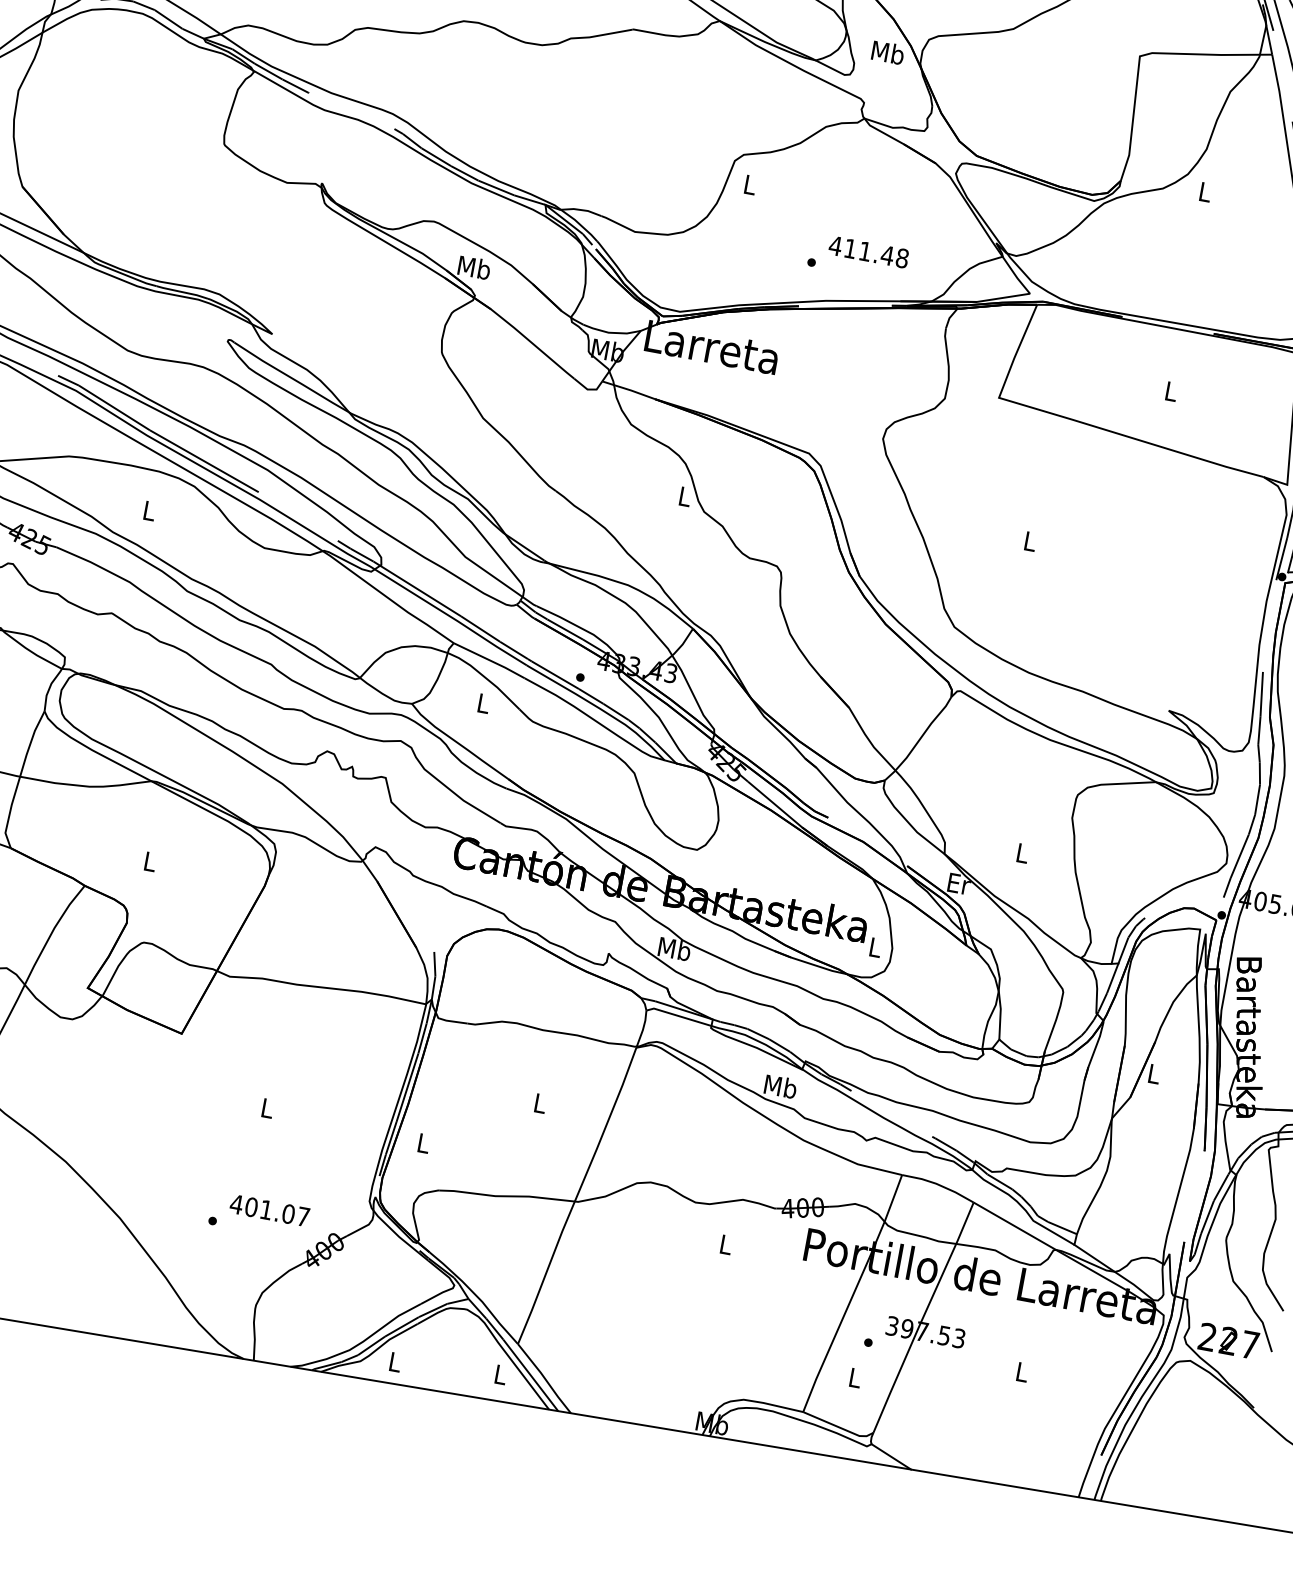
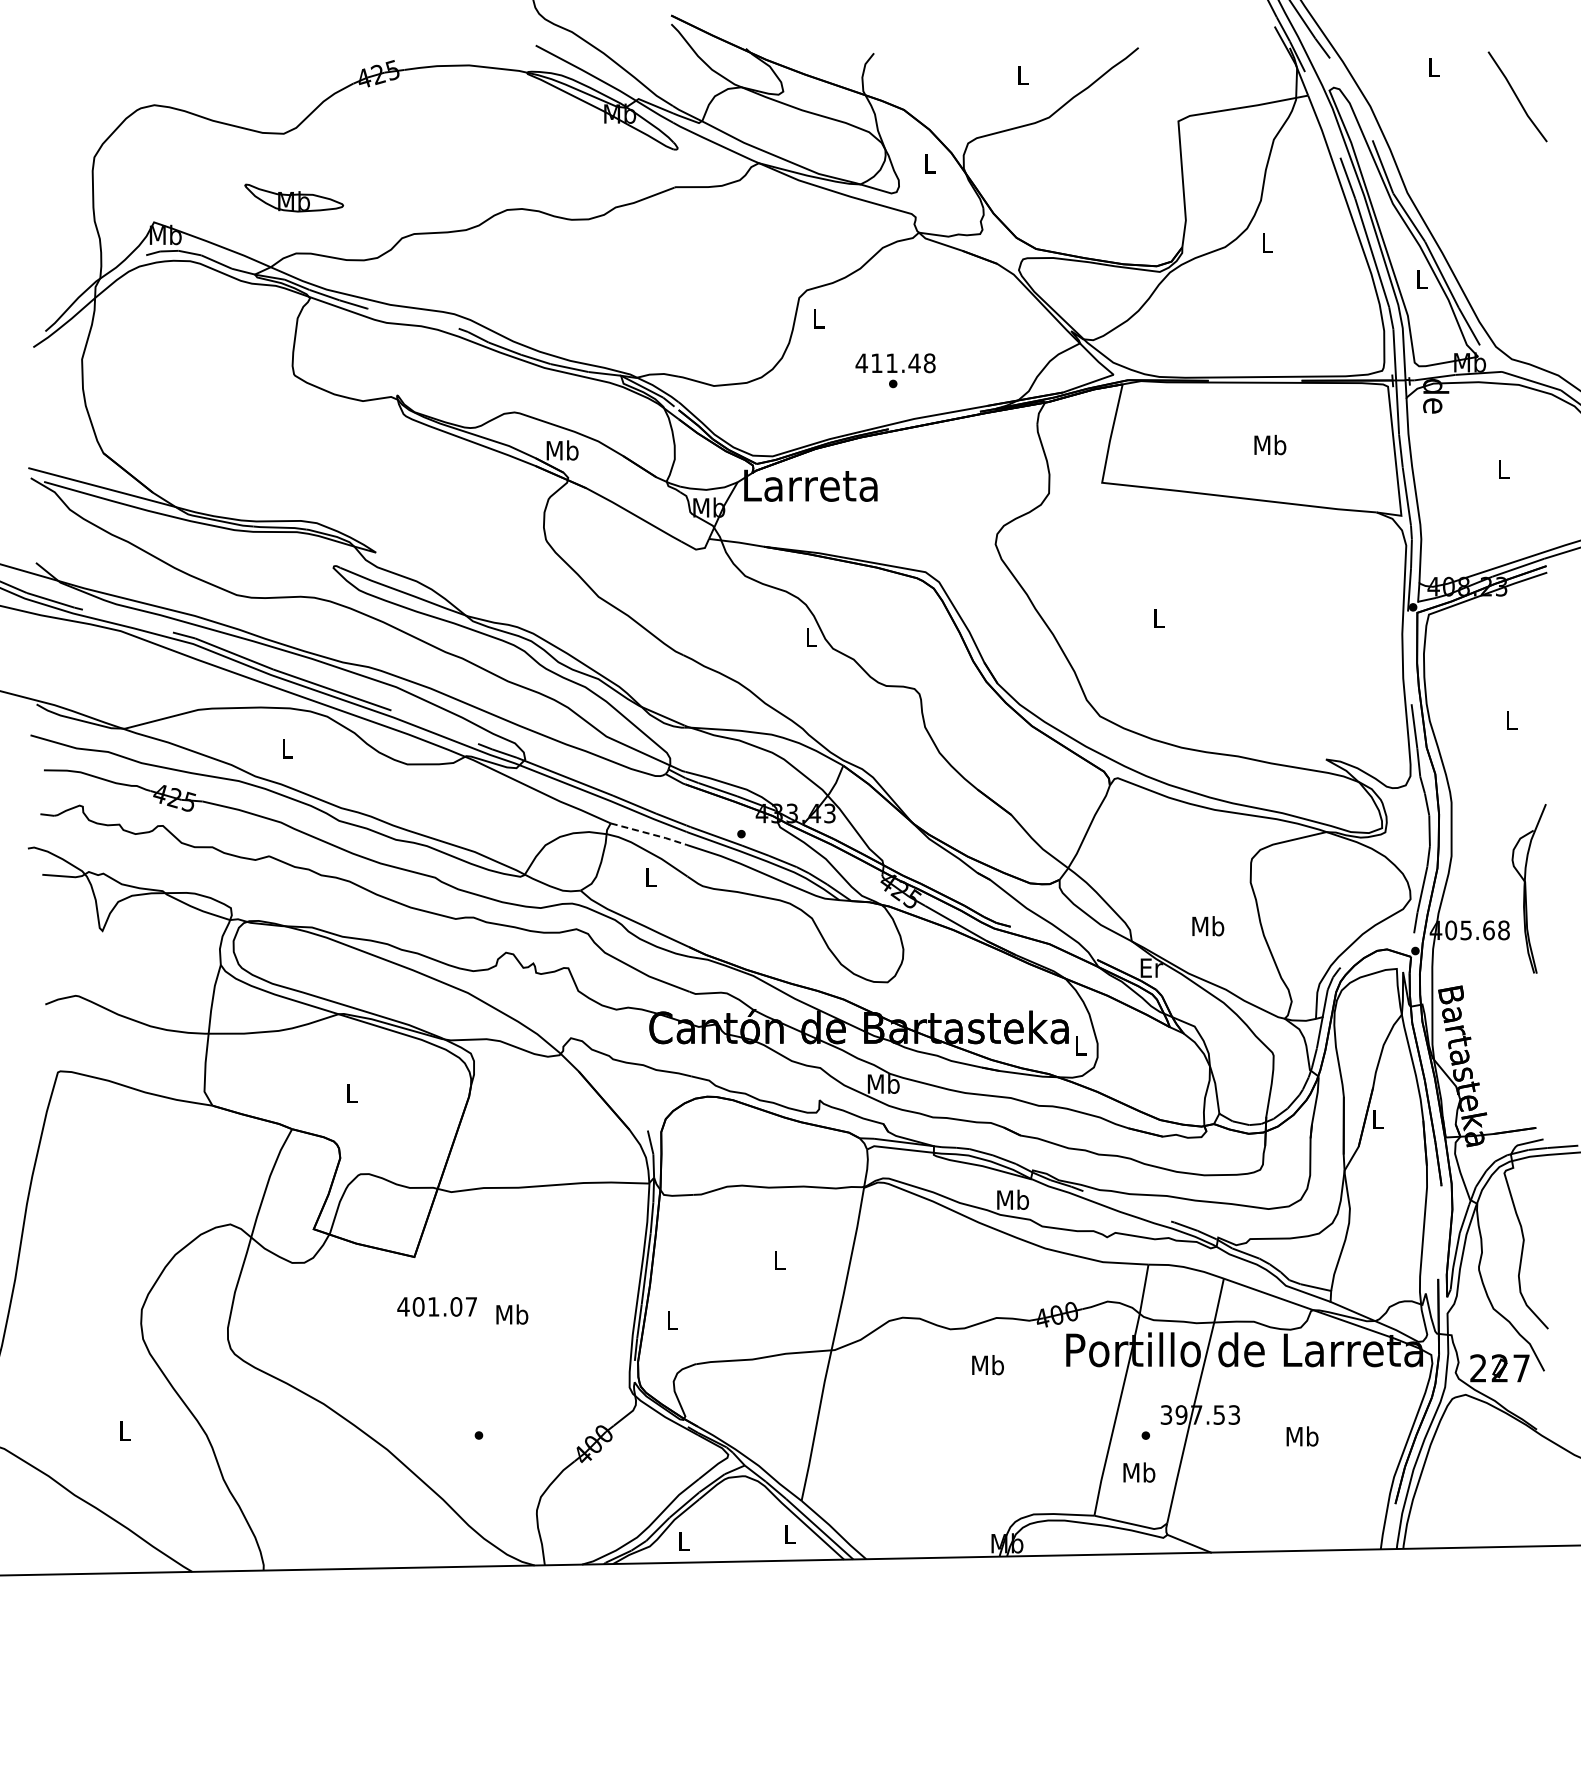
text: (888, 52) -> (930, 163), Mb -> L
text: (868, 252) -> (895, 363), moved
text: (1171, 390) -> (1270, 444), L -> Mb
line: (490, 661) -> (650, 834), solid -> dashed
text: (1022, 853) -> (1208, 926), L -> Mb
text: (267, 1108) -> (512, 1314), L -> Mb
text: (269, 1210) -> (436, 1306), moved
text: (725, 1244) -> (987, 1365), L -> Mb
text: (1022, 1372) -> (1302, 1436), L -> Mb
text: (855, 1377) -> (1139, 1472), L -> Mb

